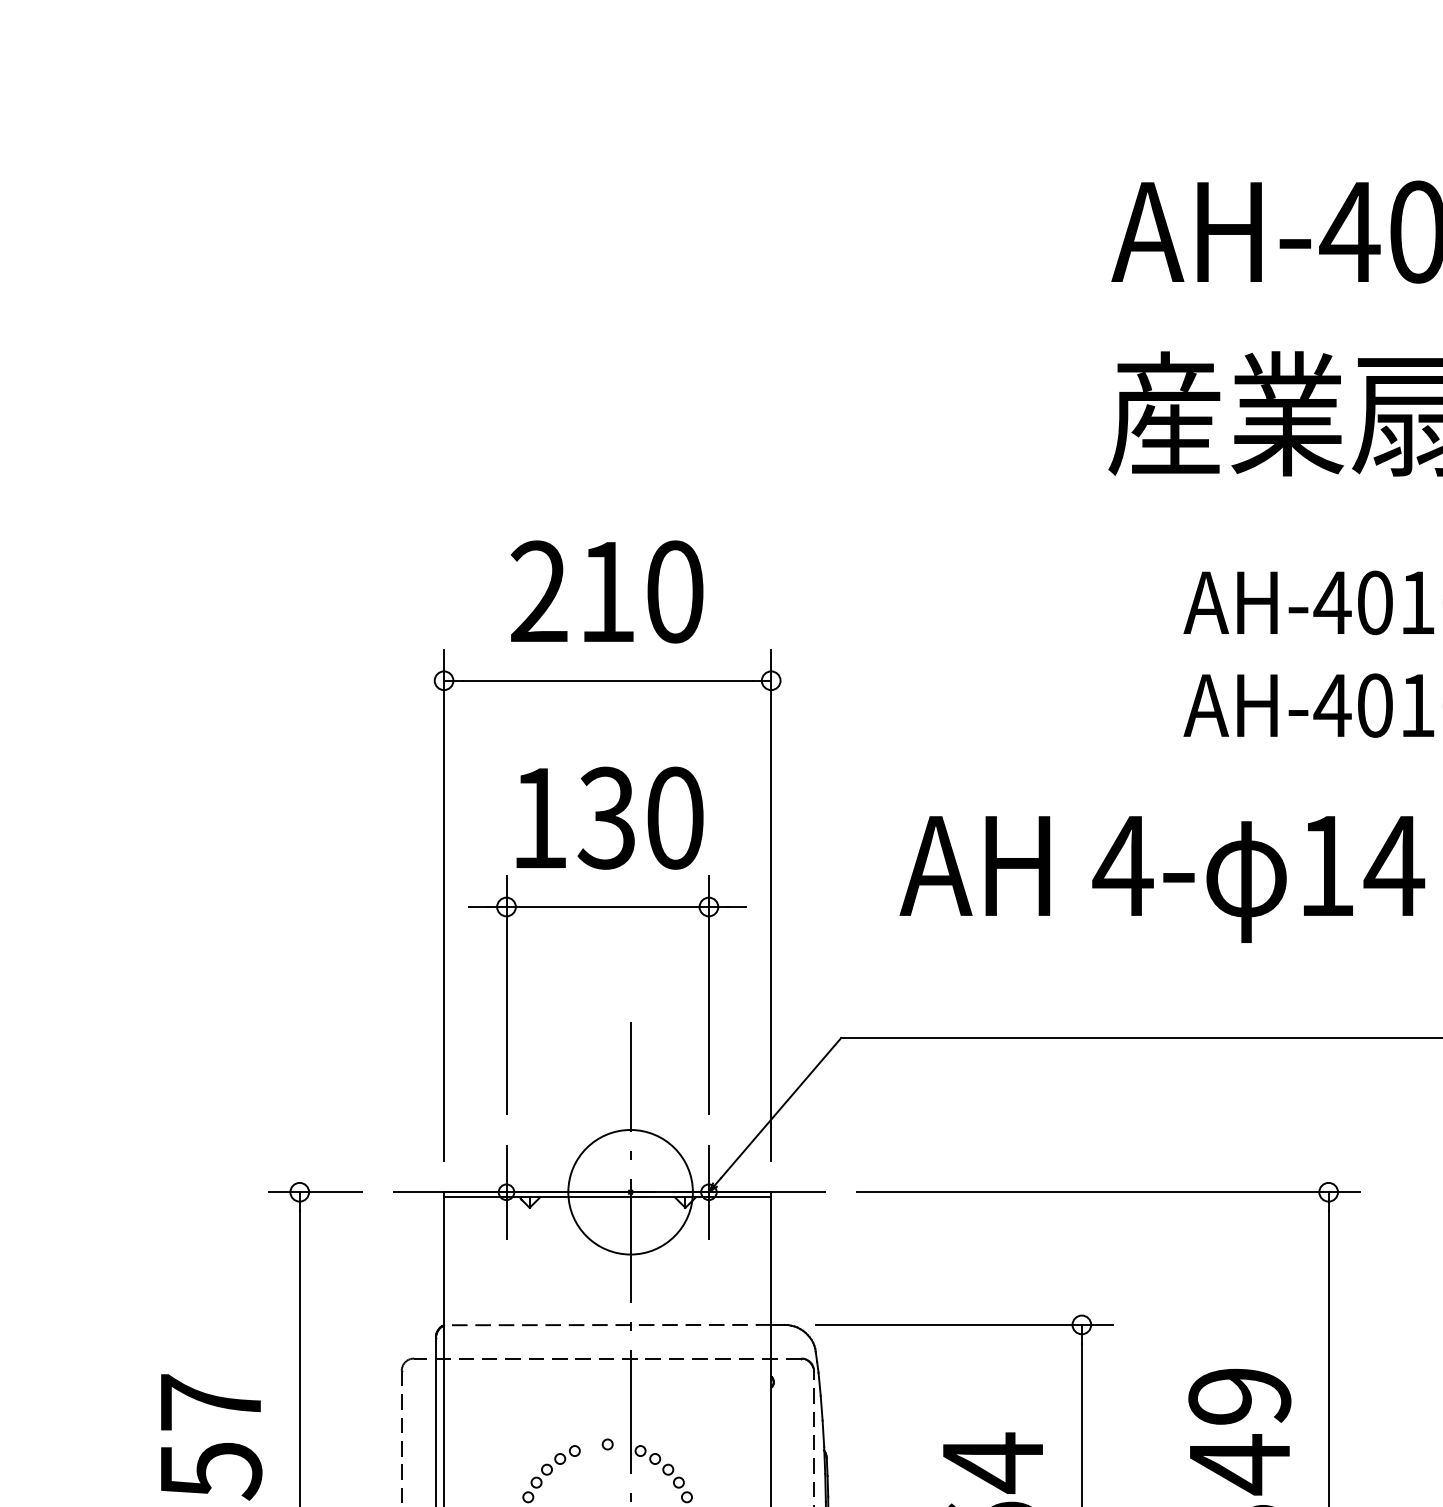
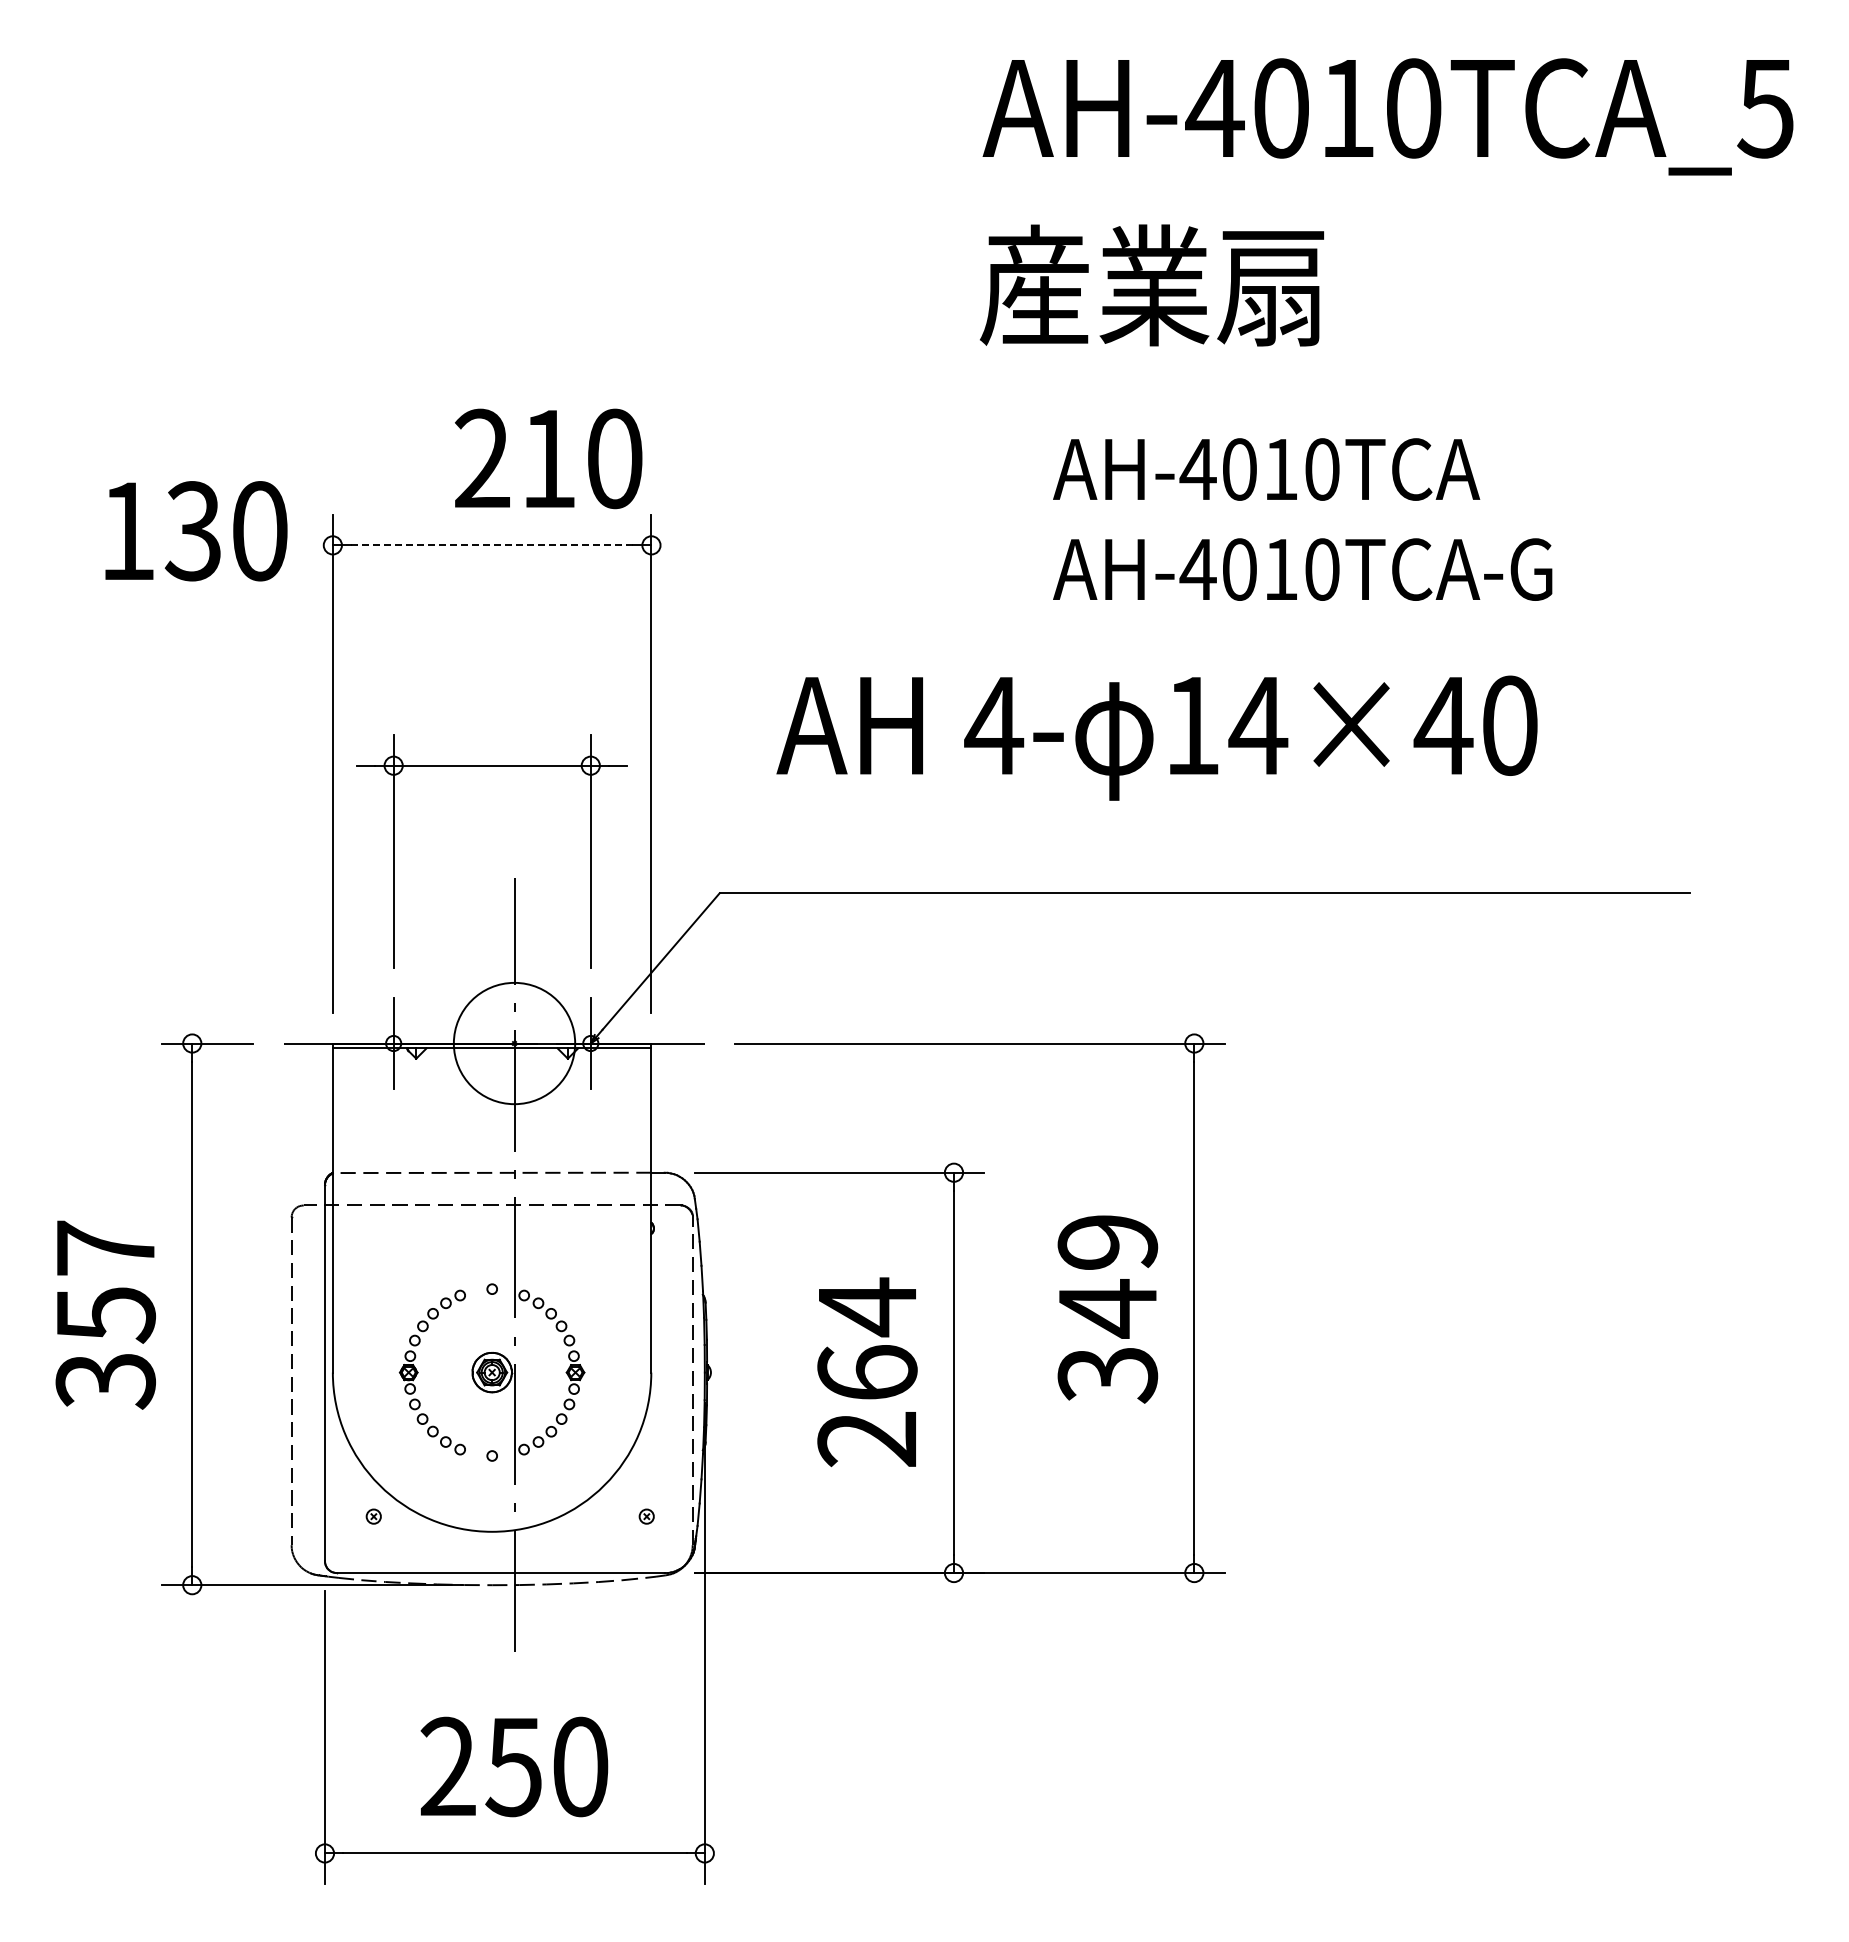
text: (606, 591) -> (548, 458), moved
line: (606, 680) -> (491, 545), solid -> dashed
text: (610, 818) -> (196, 531), moved

